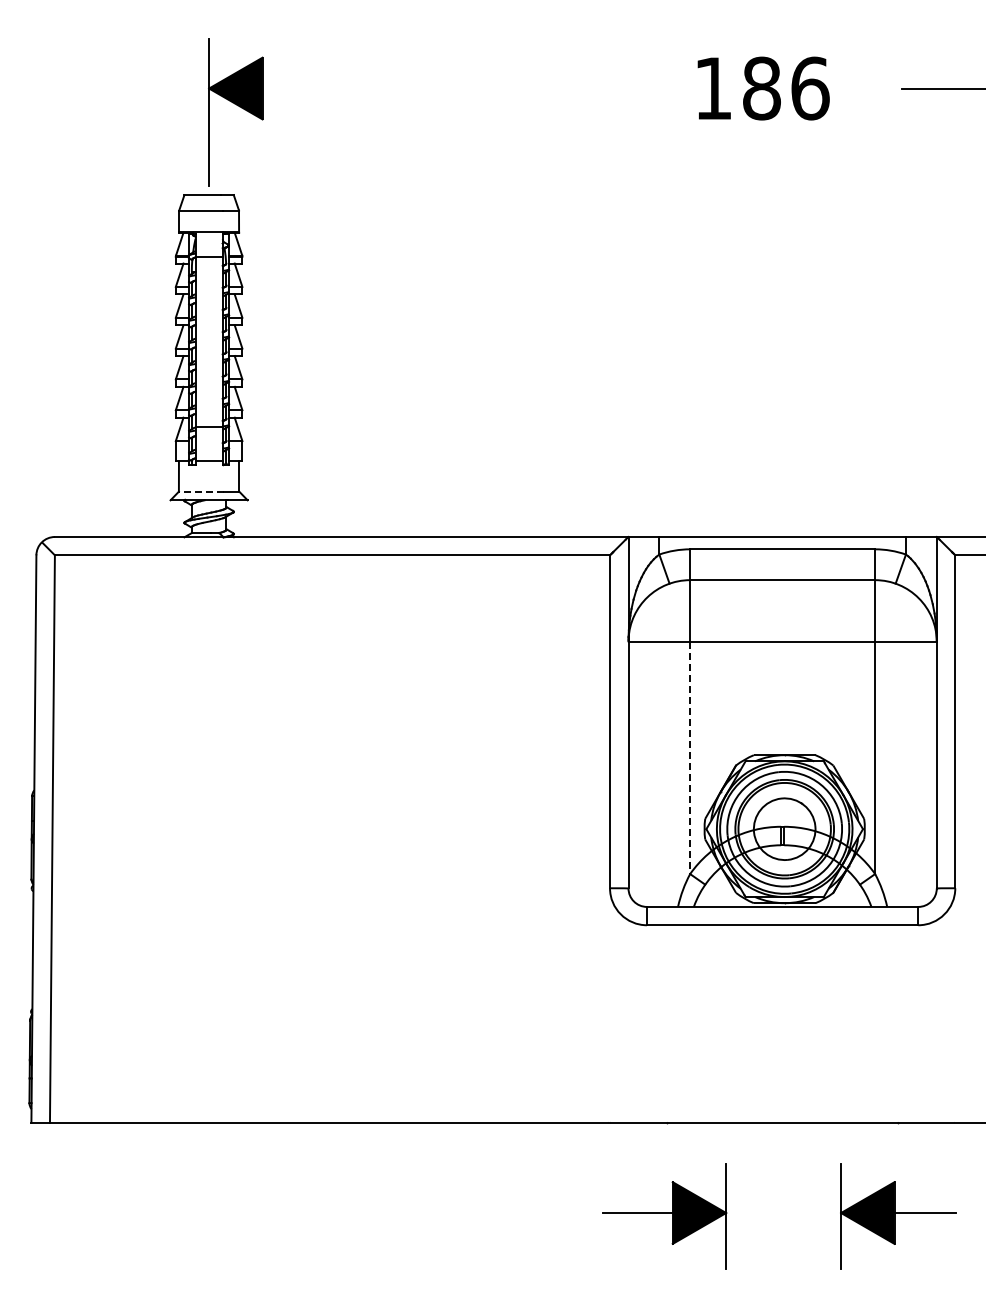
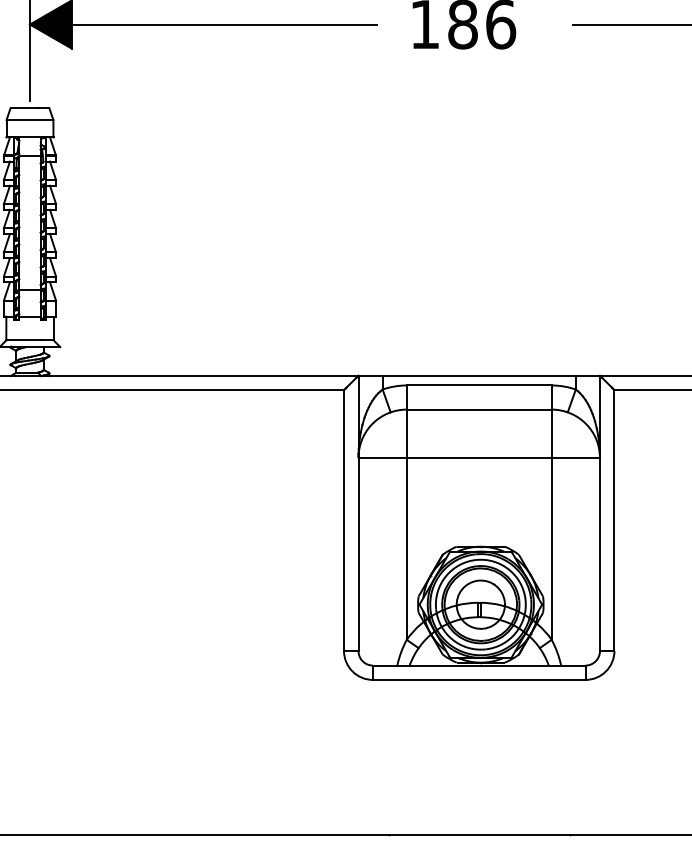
line: (457, 88) -> (224, 24), added
line: (200, 491) -> (23, 340), dashed -> solid
line: (690, 758) -> (407, 549), dashed -> solid

